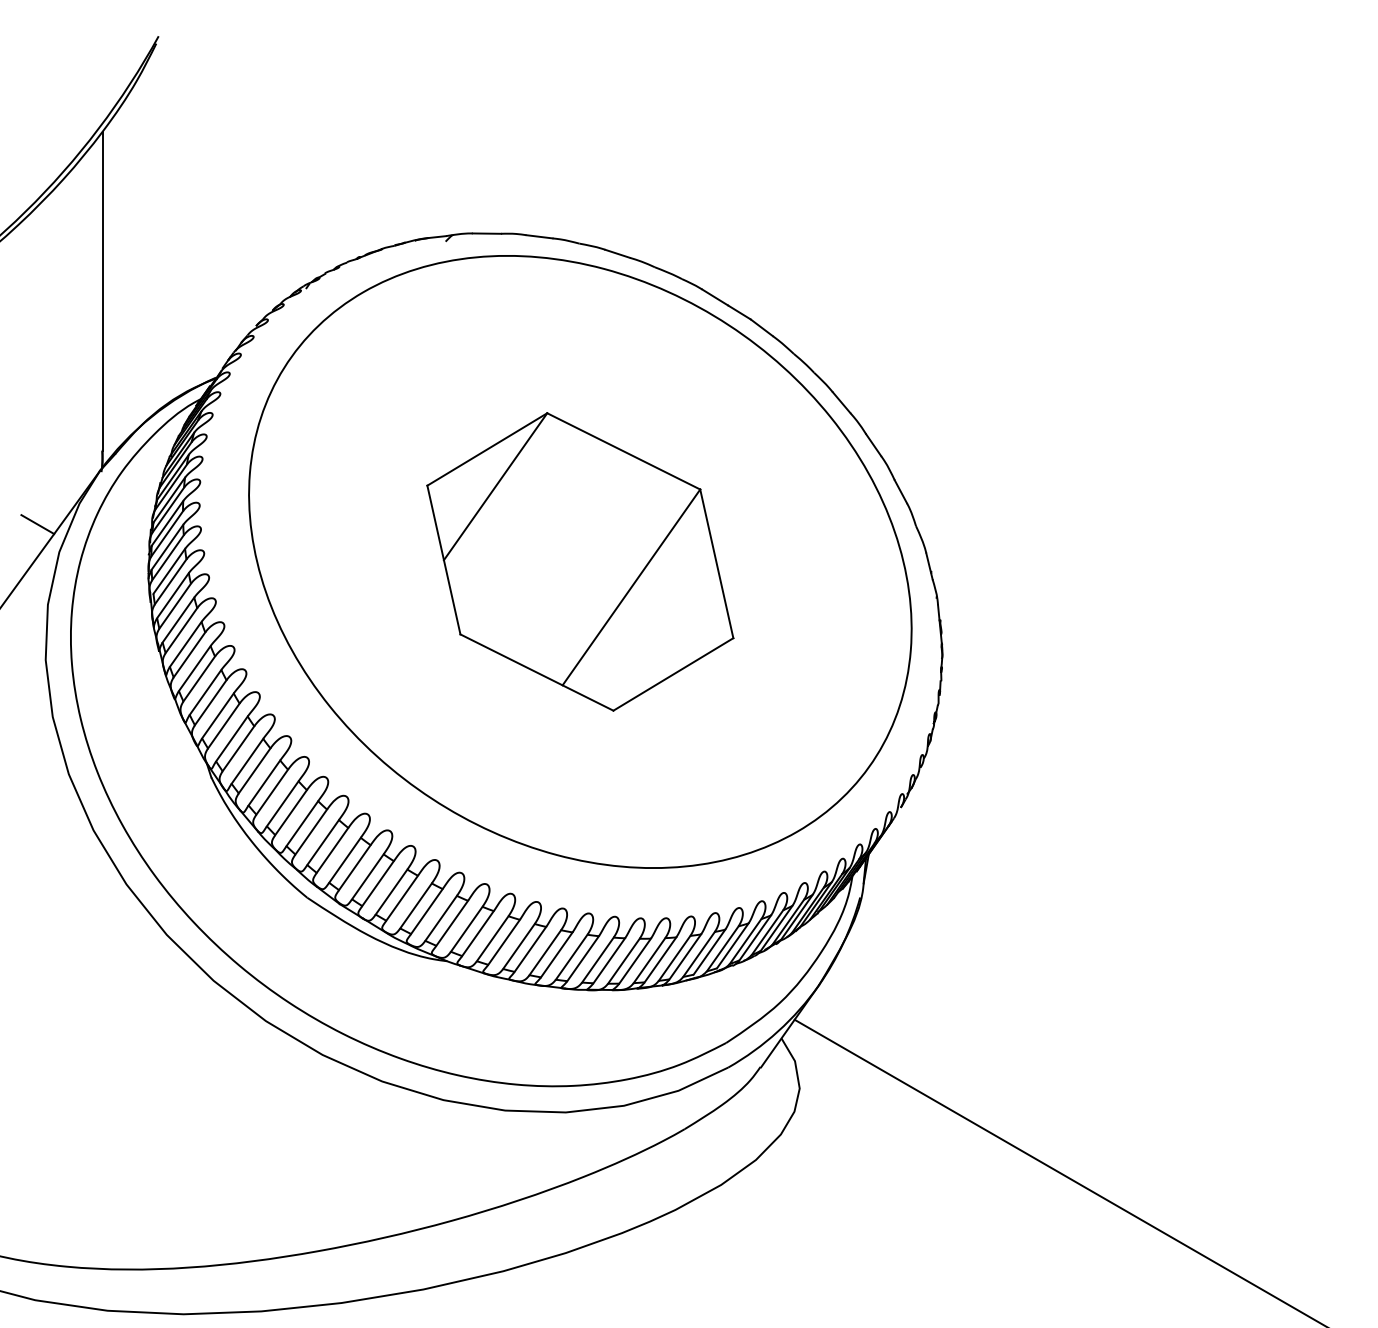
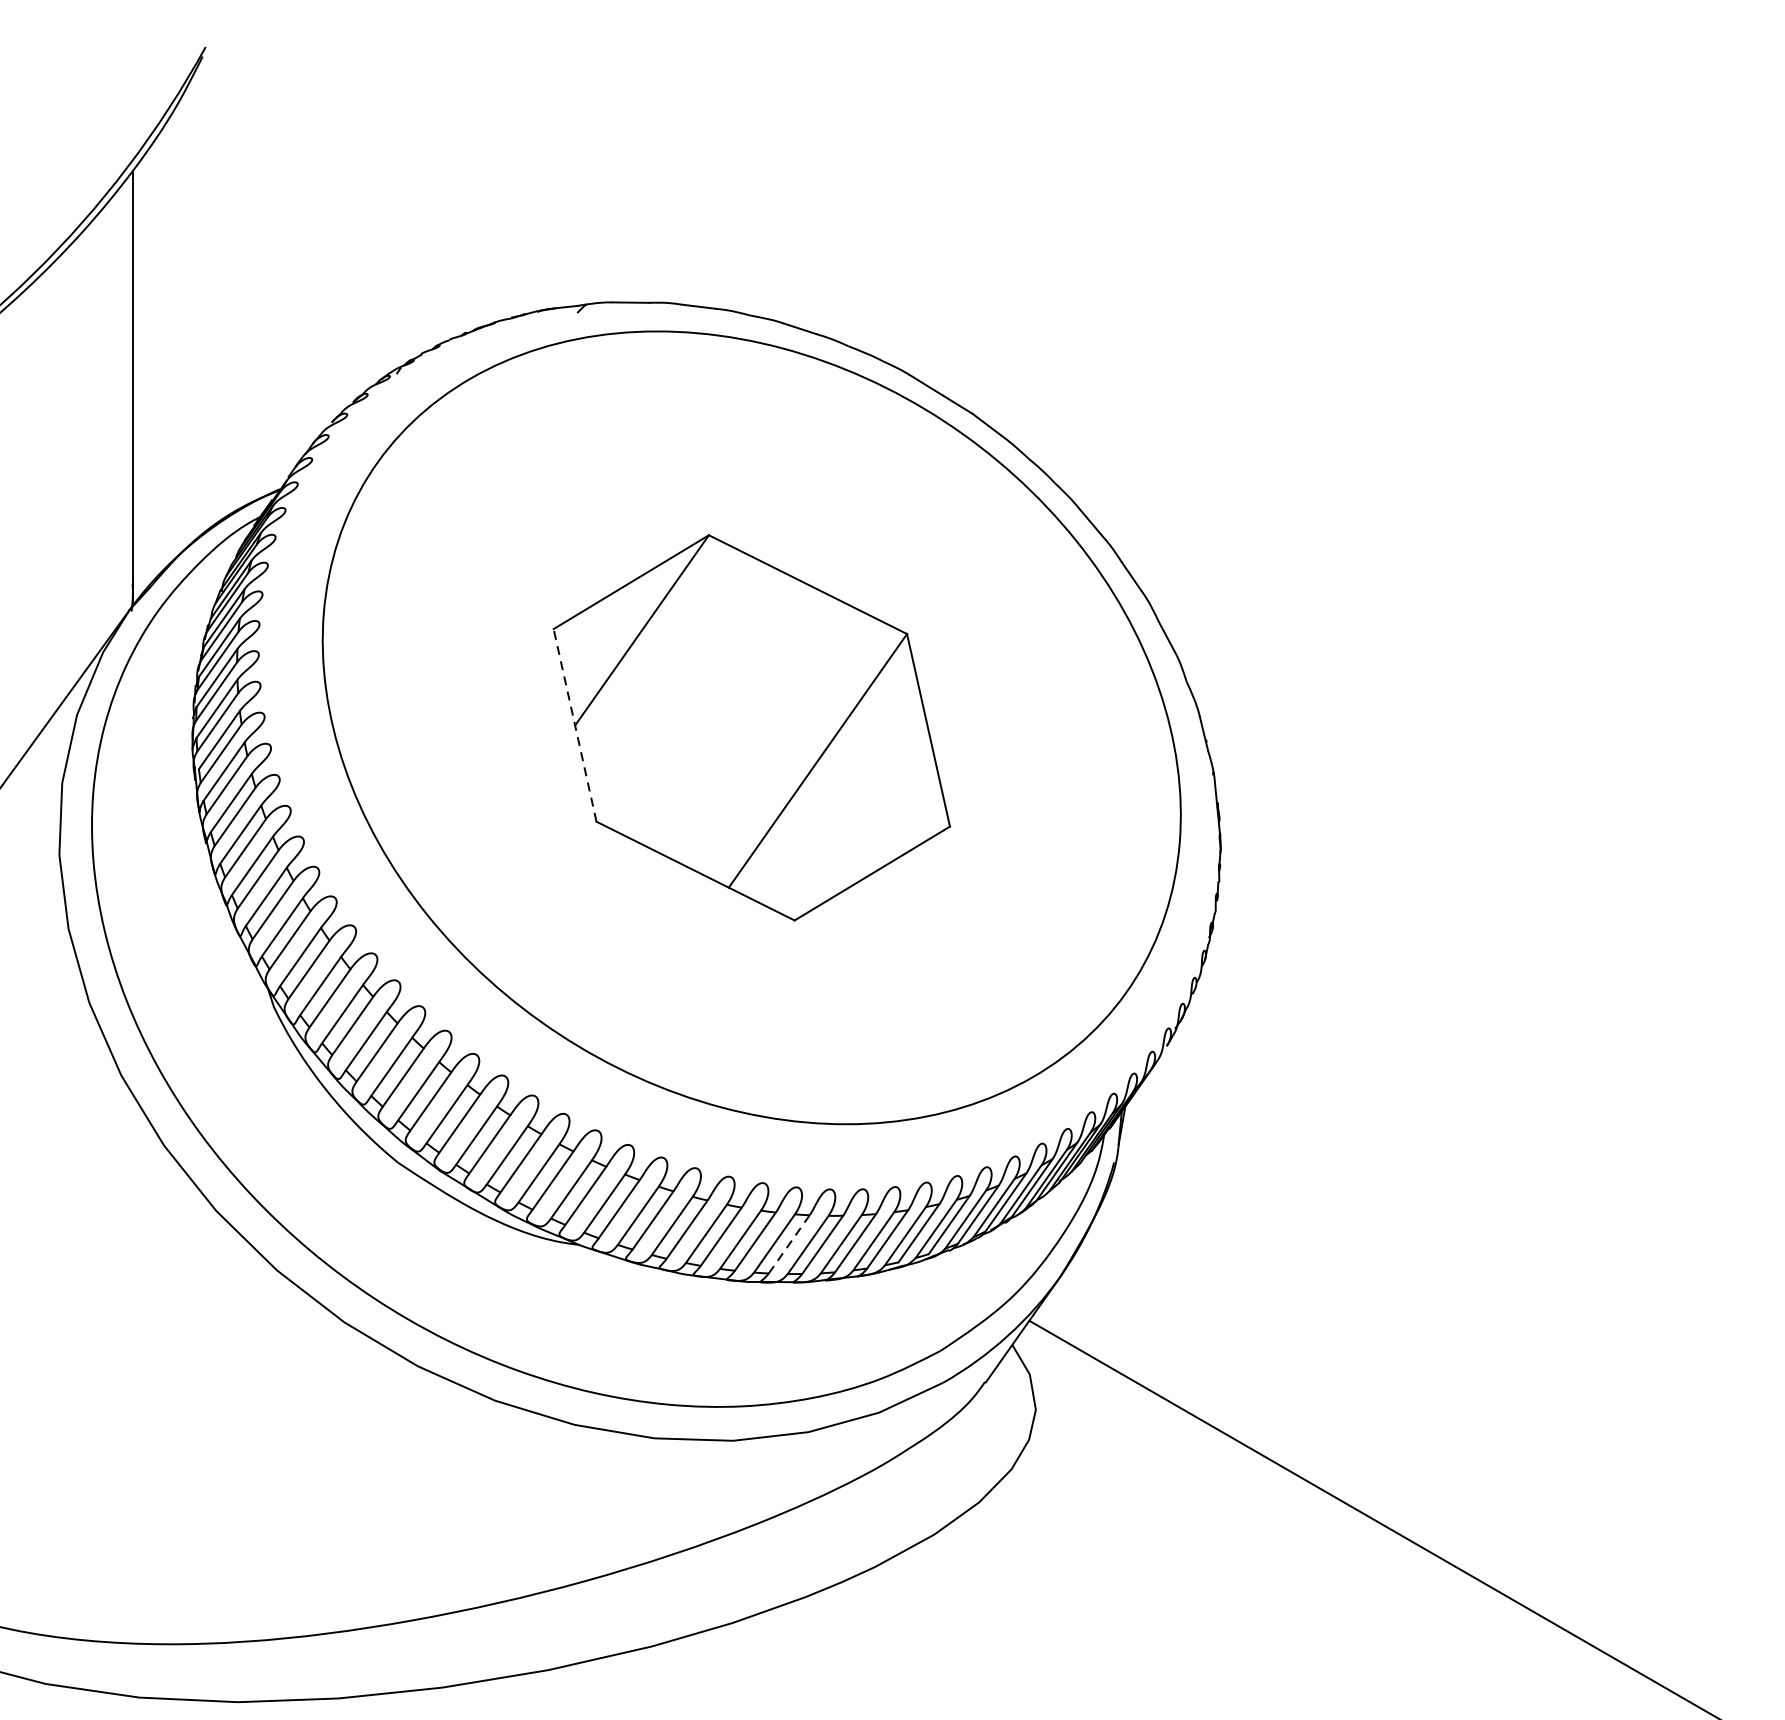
line: (37, 524) -> (48, 679), removed
line: (443, 559) -> (574, 724), solid -> dashed
line: (609, 960) -> (789, 1243), solid -> dashed

